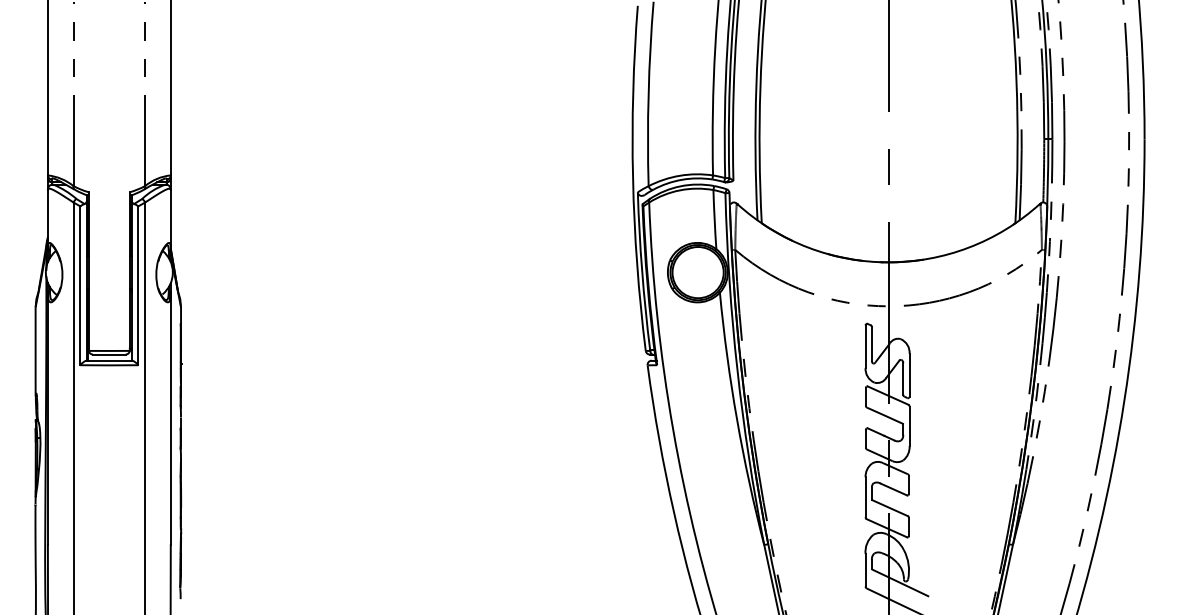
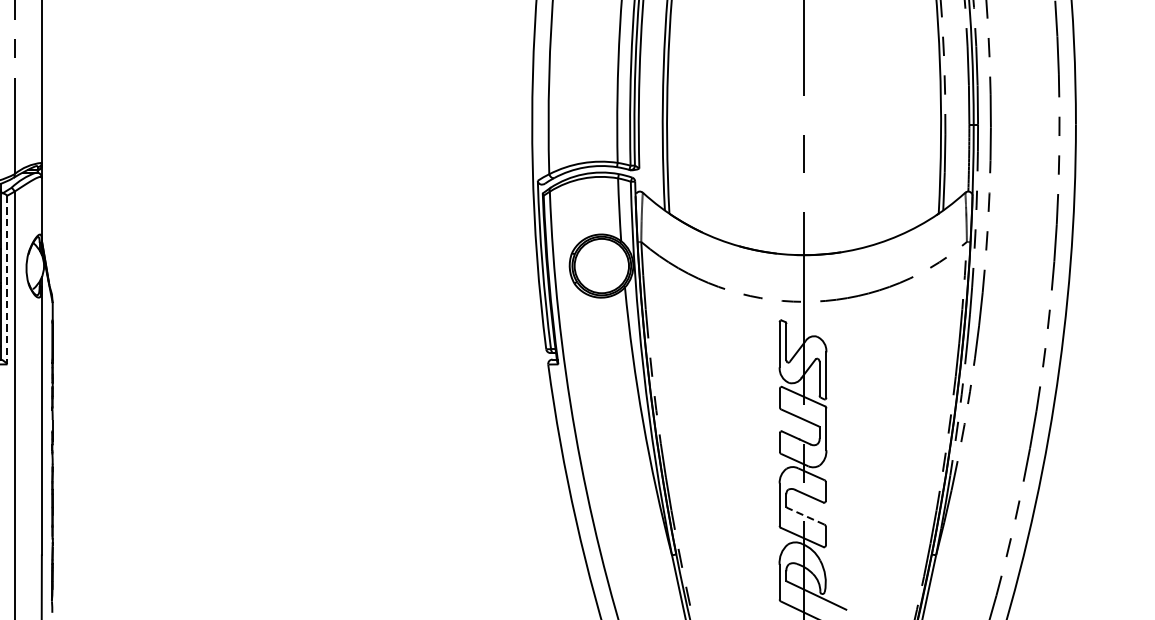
line: (138, 286) -> (7, 280), solid -> dashed
line: (890, 508) -> (806, 516), solid -> dashed

